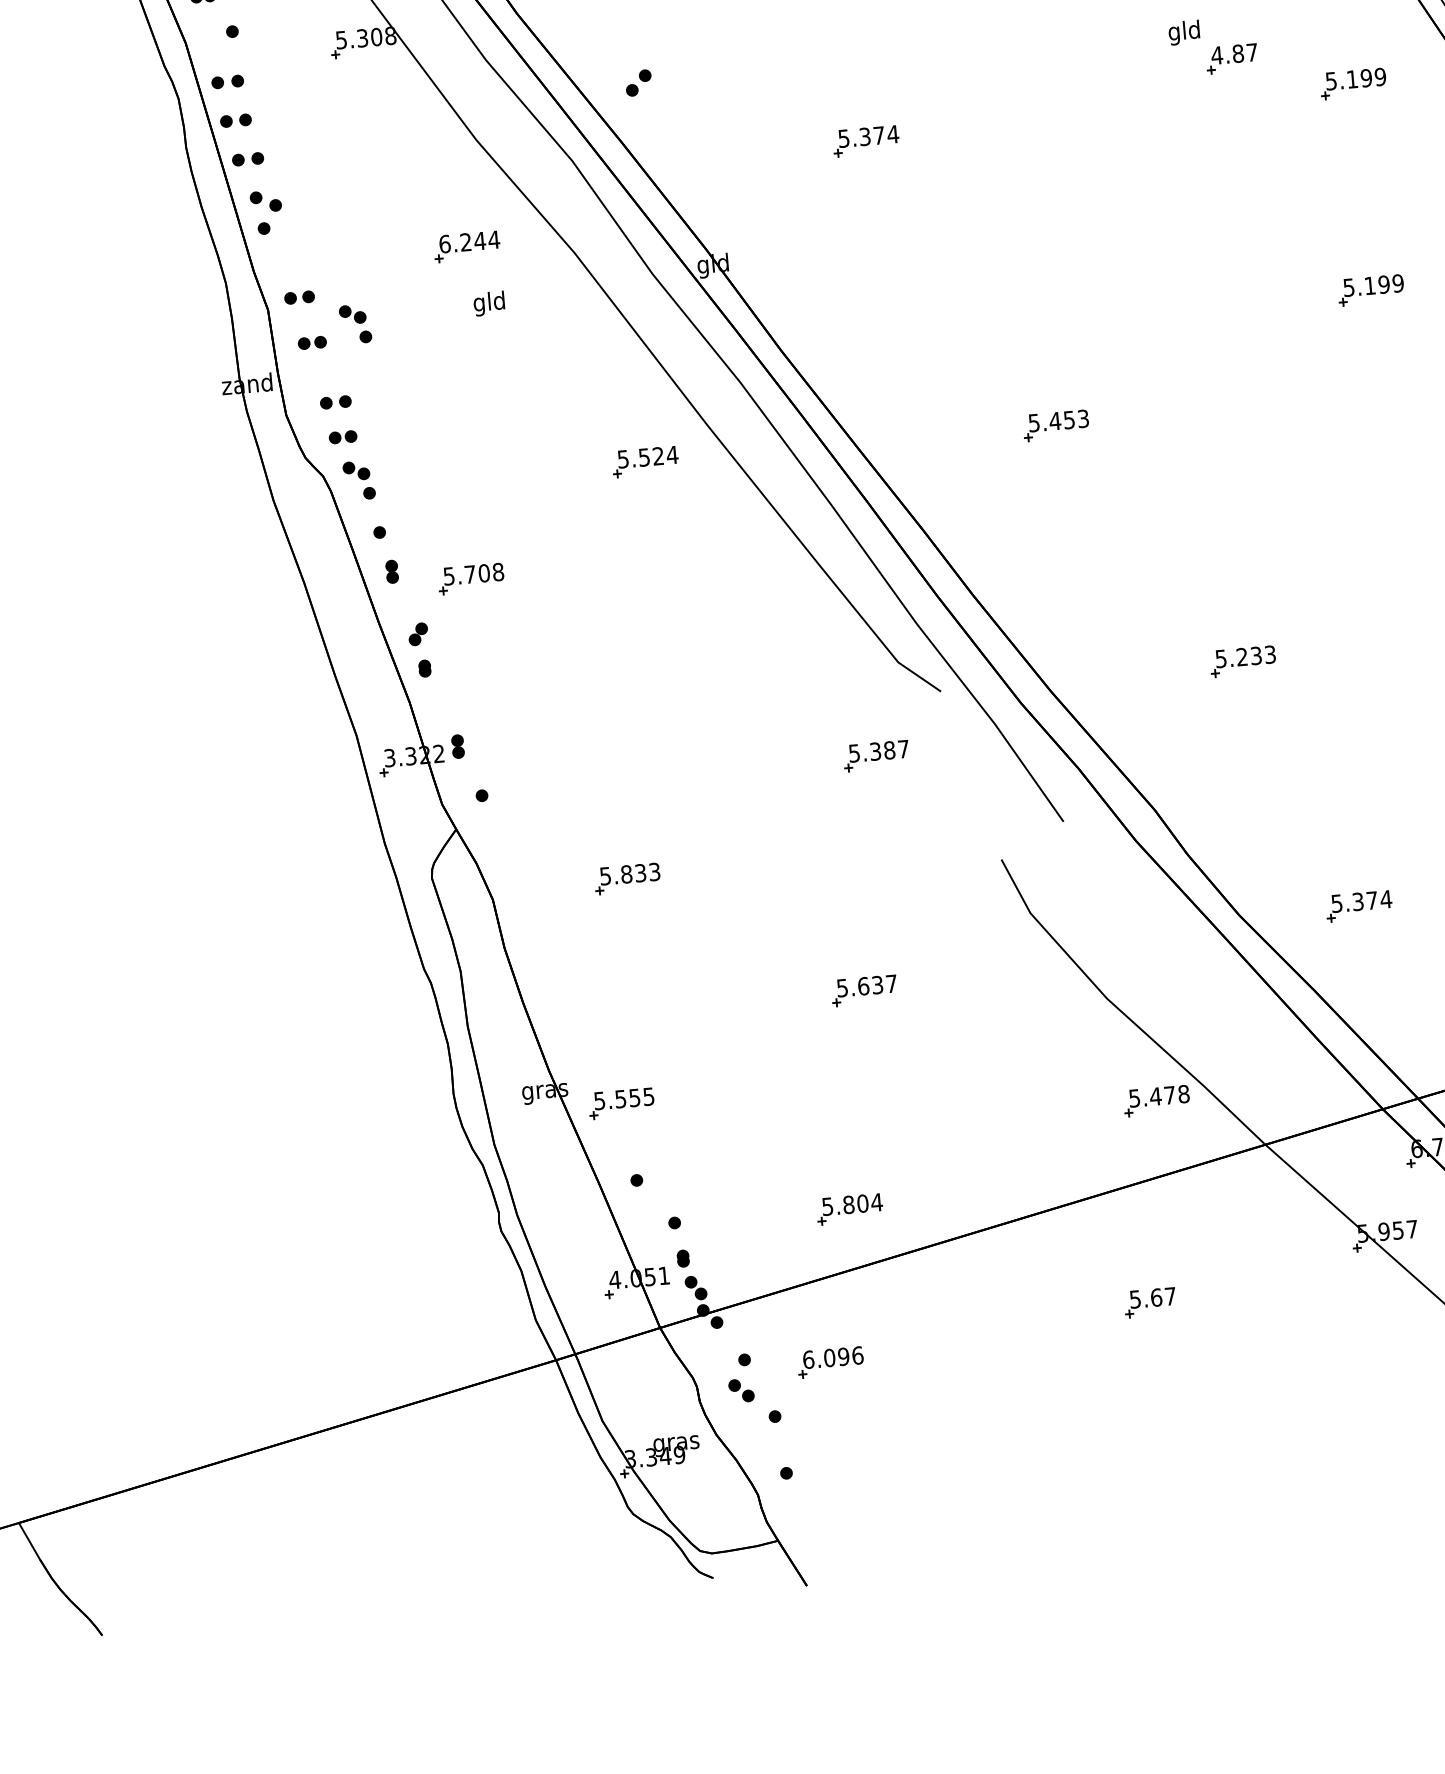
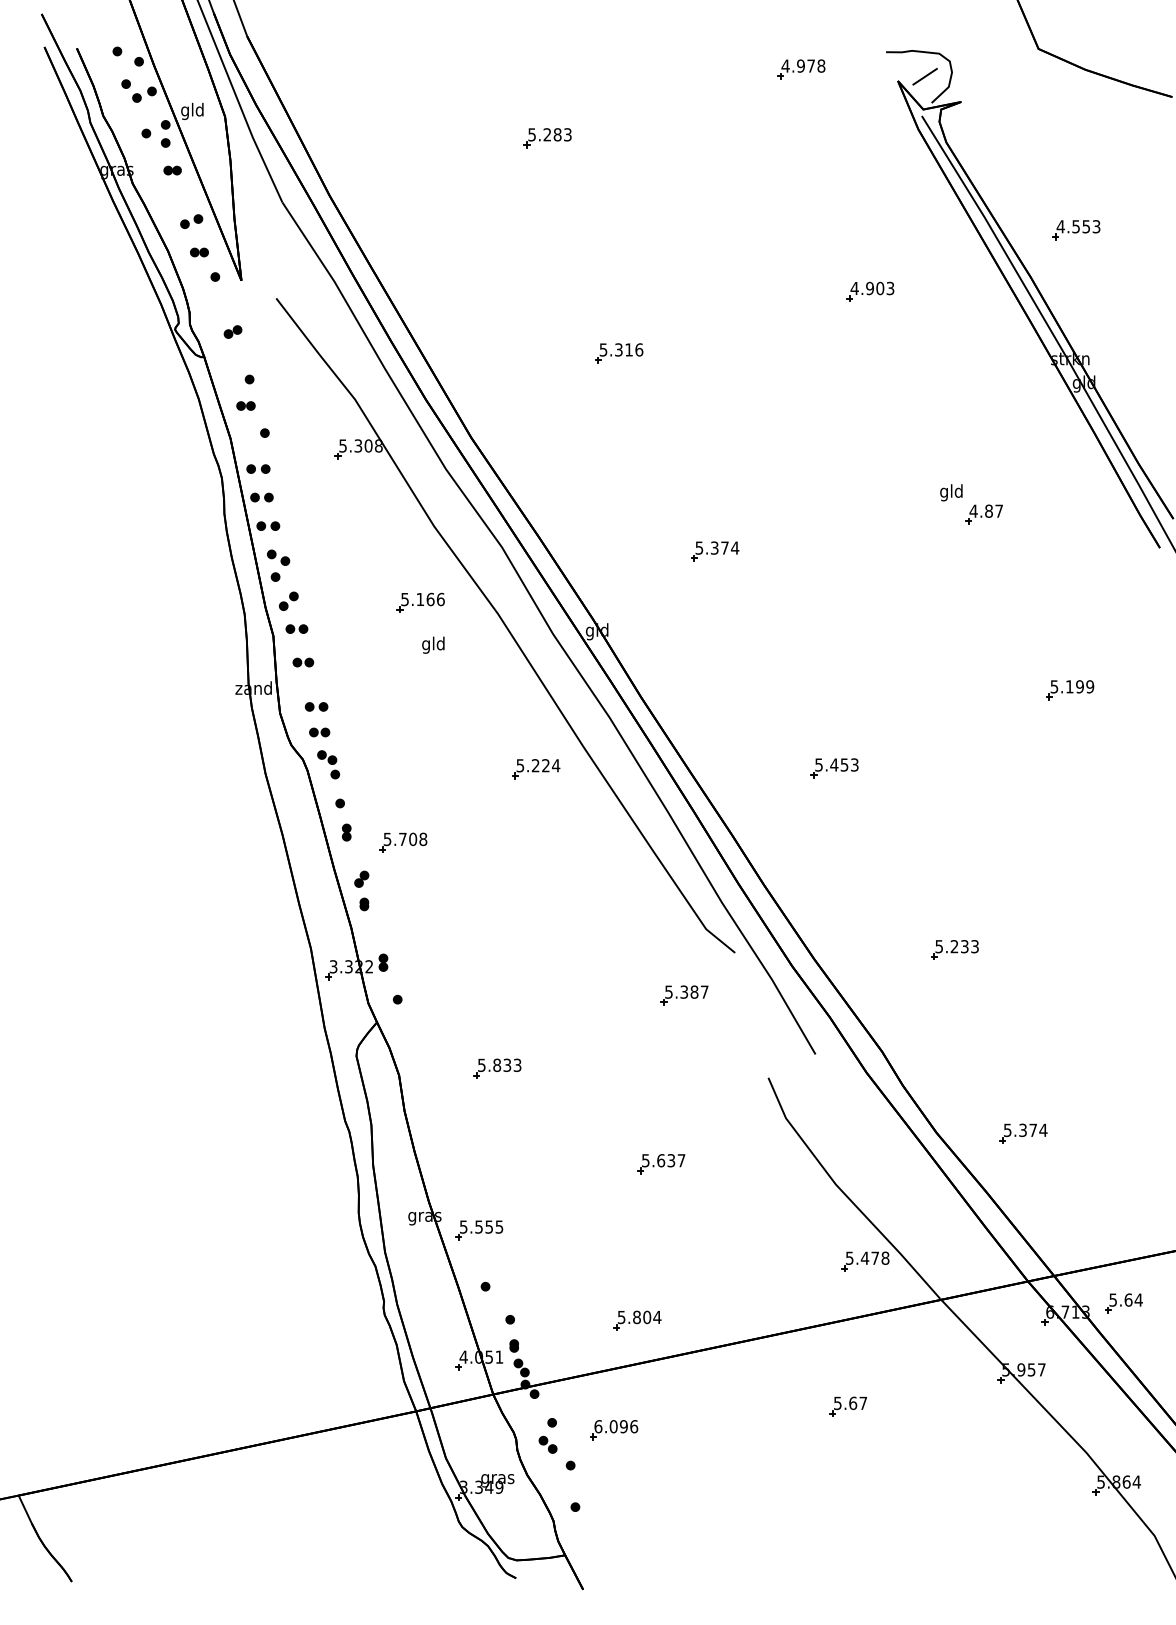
part: (638, 81) -> (288, 600), moved
part: (1353, 84) -> (1070, 540), removed
text: (468, 242) -> (422, 599), 6.244 -> 5.166
part: (355, 323) -> (335, 651), removed
text: (644, 457) -> (535, 765), 5.524 -> 5.224

